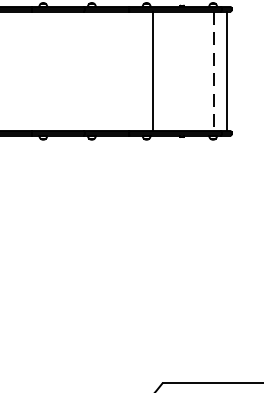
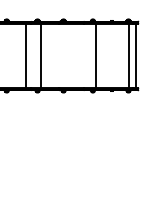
line: (22, 70) -> (26, 55), added
line: (50, 70) -> (41, 55), added
line: (215, 72) -> (129, 56), dashed -> solid

